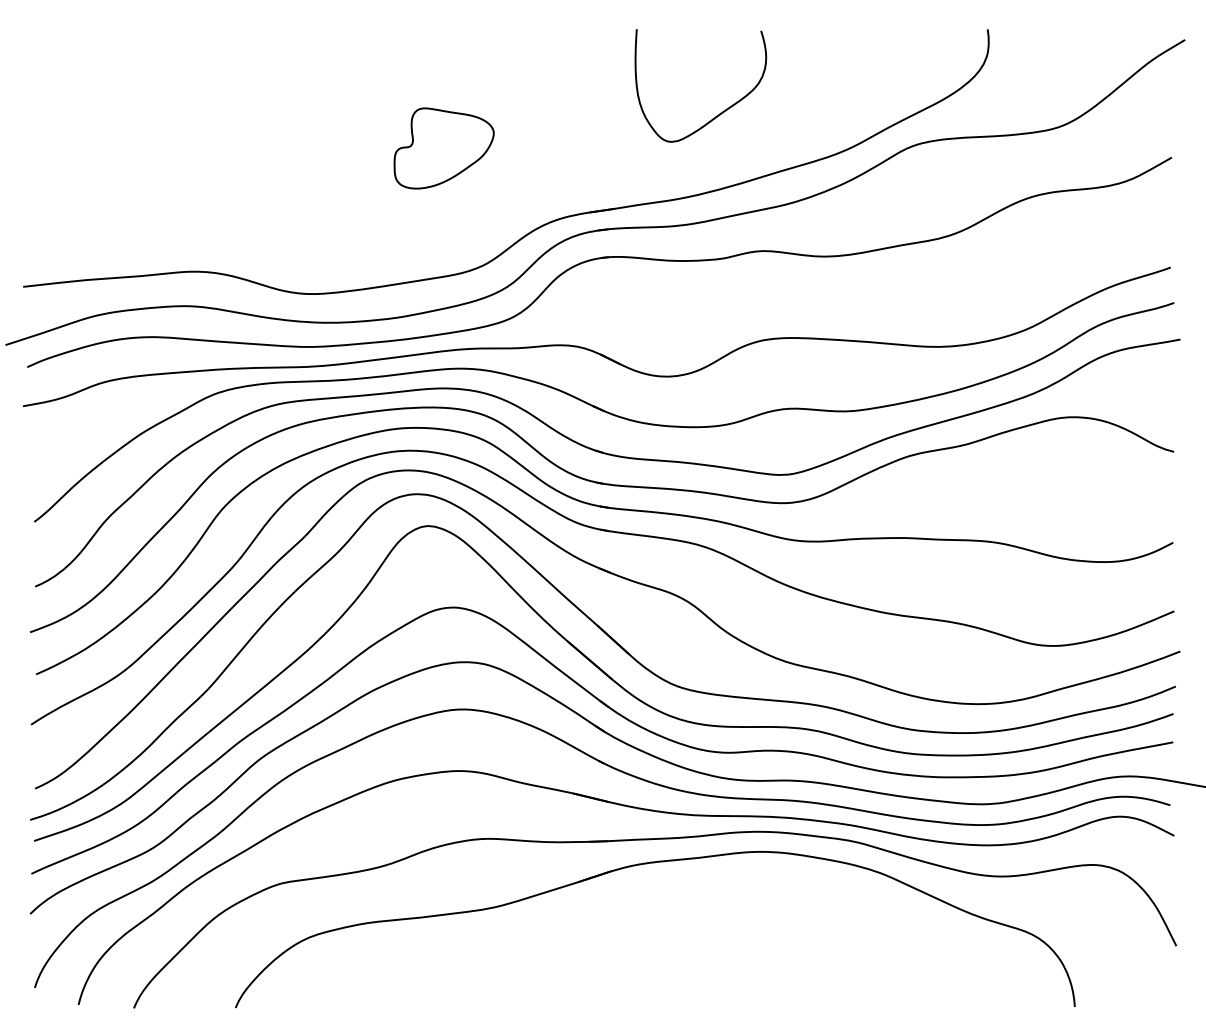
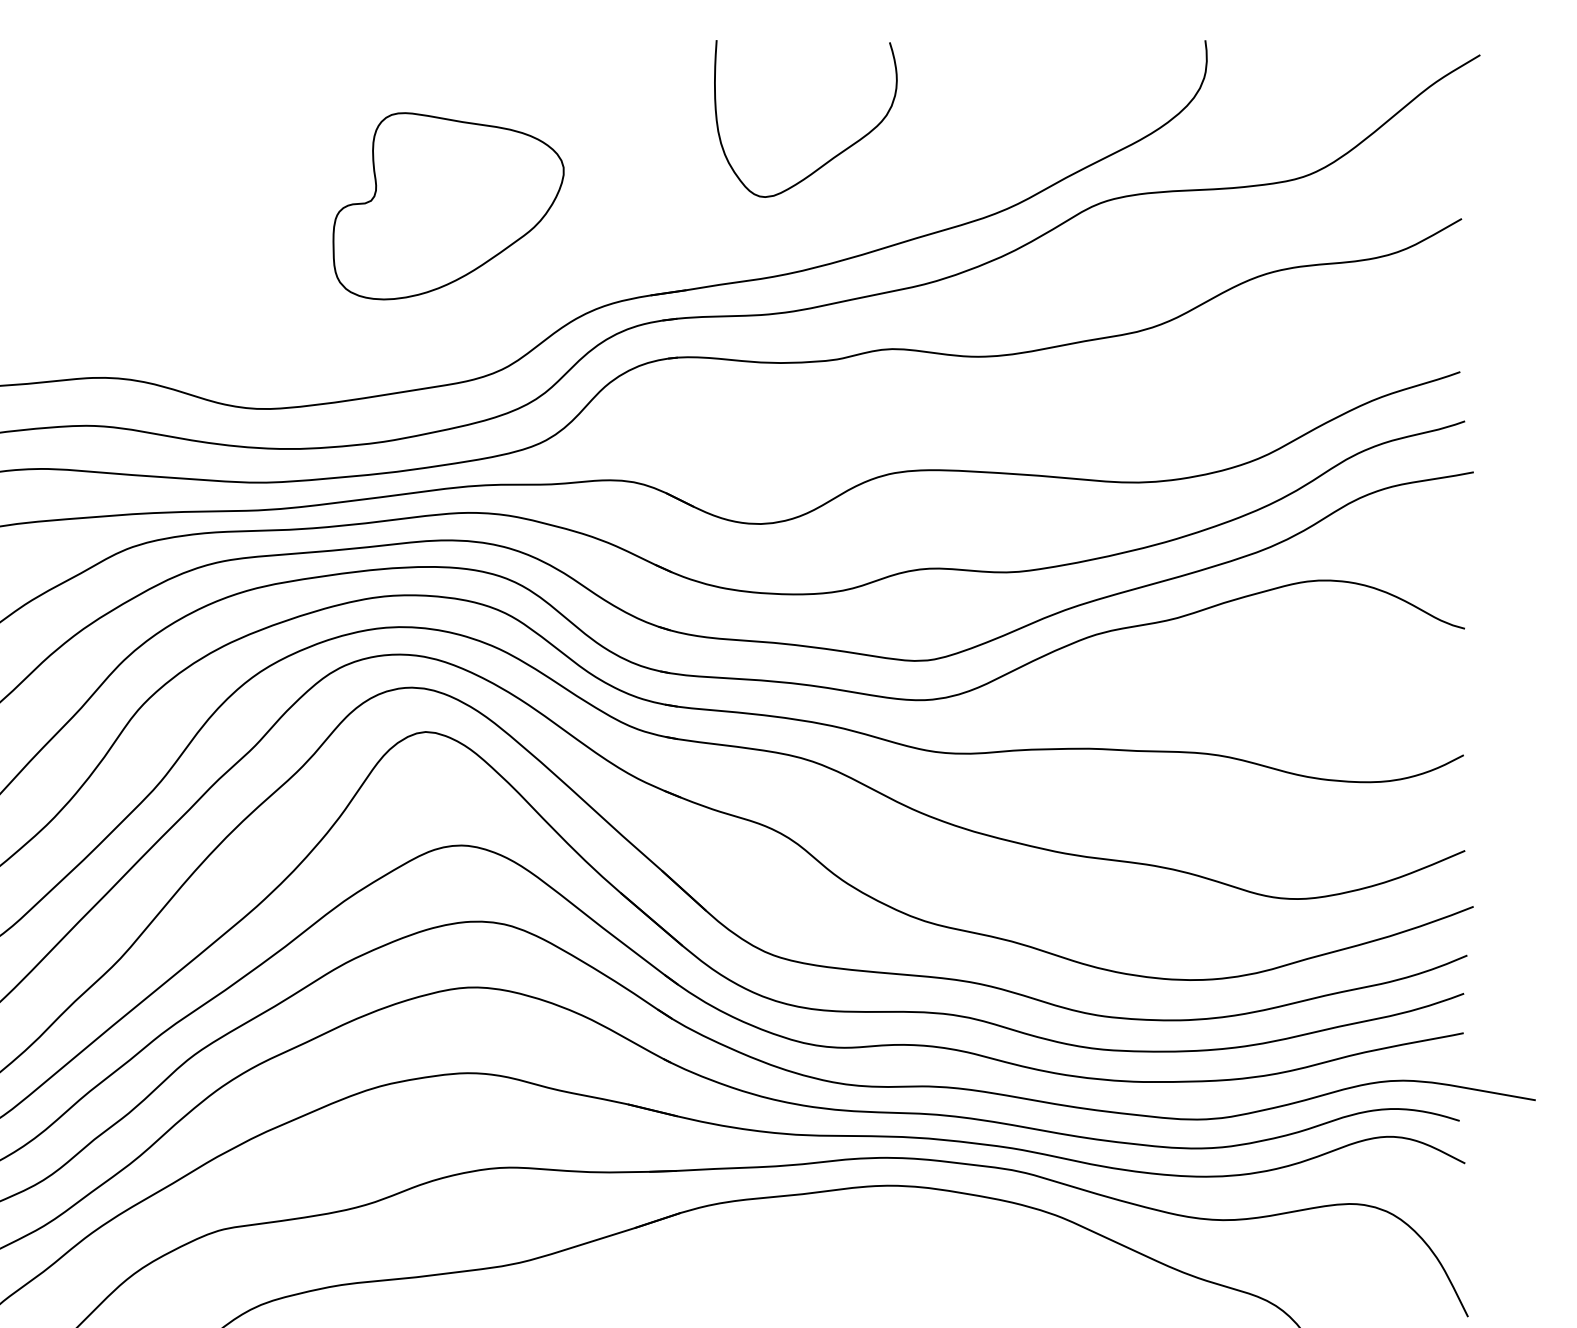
part: (443, 148) -> (447, 206), size x1.67

